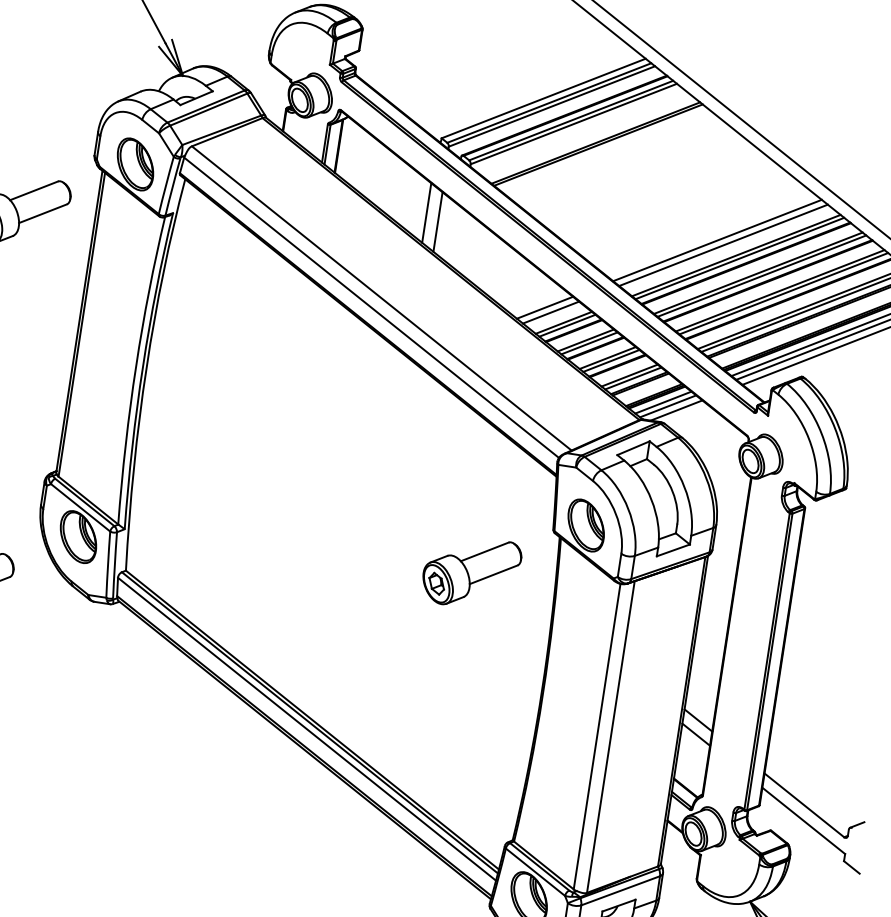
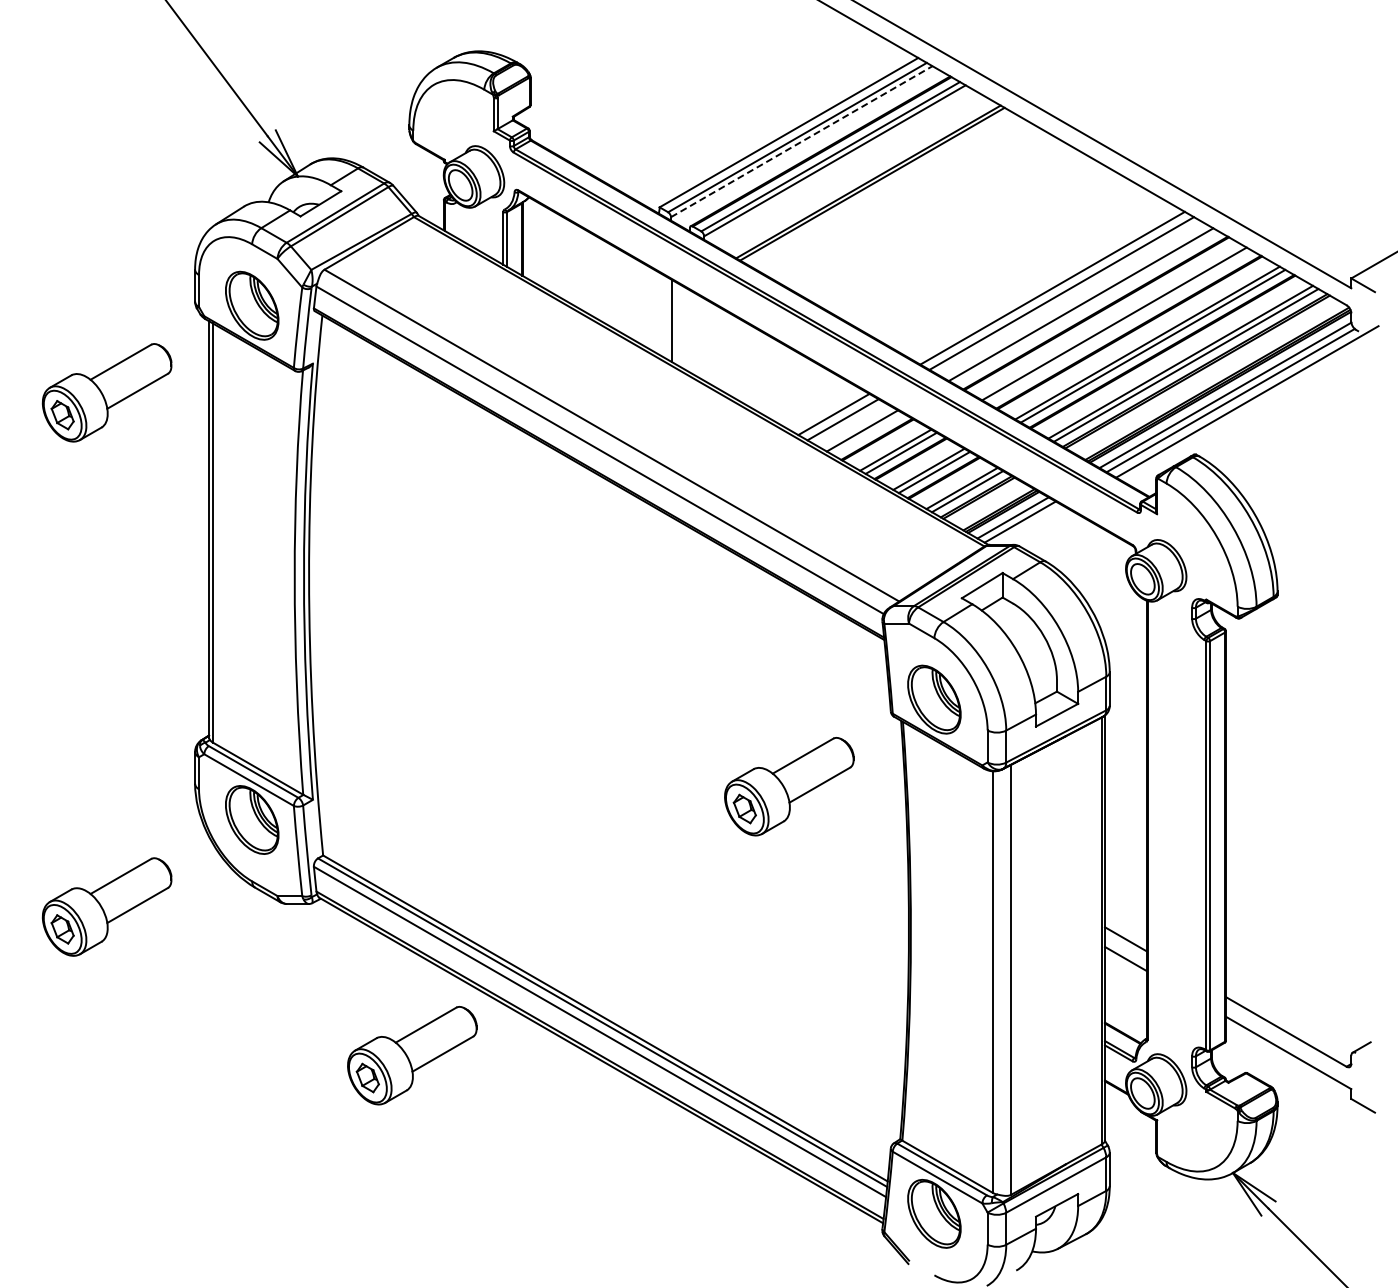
line: (551, 106) -> (801, 141), solid -> dashed
line: (426, 213) -> (654, 311), removed
line: (739, 258) -> (1086, 307), removed
line: (761, 275) -> (1119, 326), removed
line: (567, 325) -> (867, 433), removed
line: (676, 410) -> (1032, 525), removed
part: (168, 725) -> (412, 1055), added

